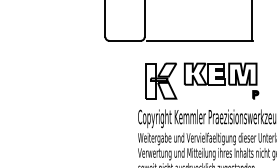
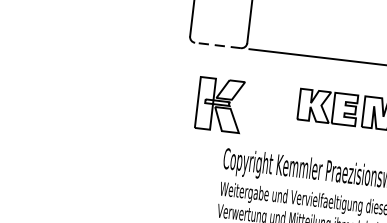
line: (125, 40) -> (218, 45), solid -> dashed
part: (161, 80) -> (220, 104), moved

